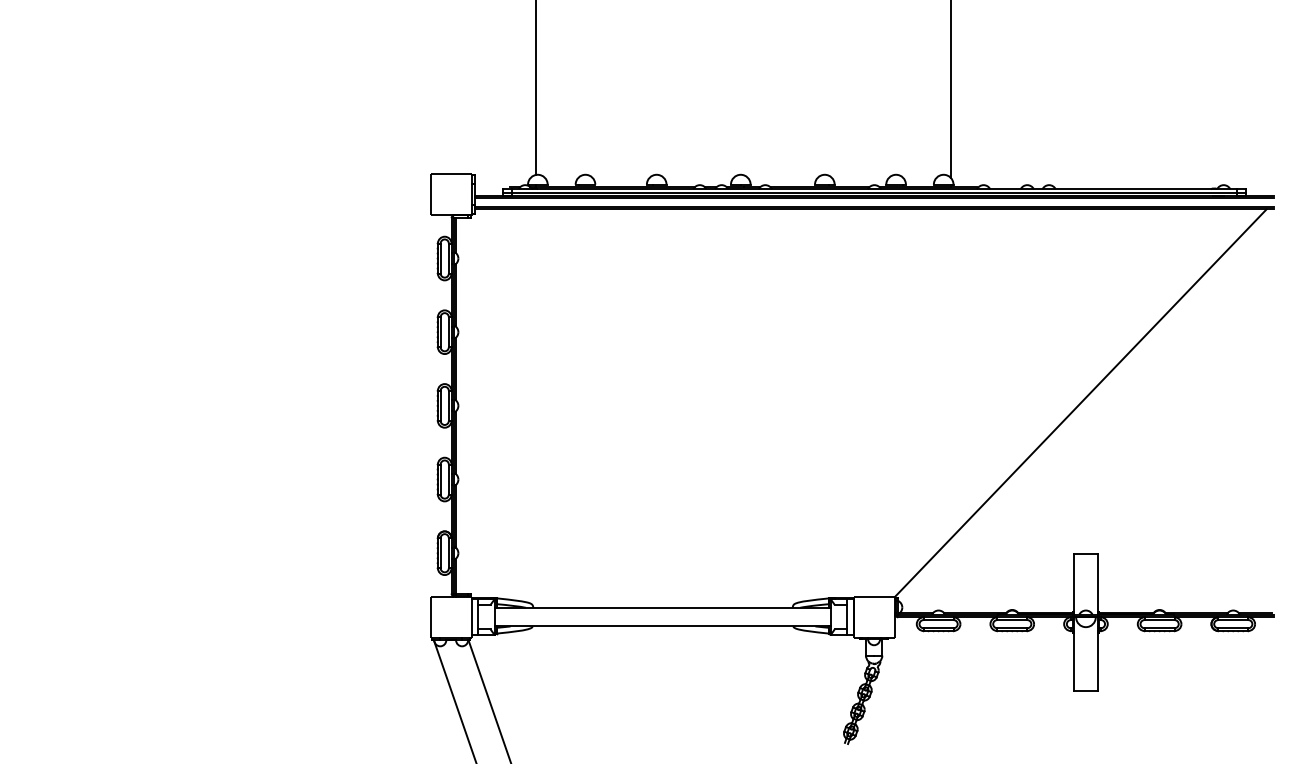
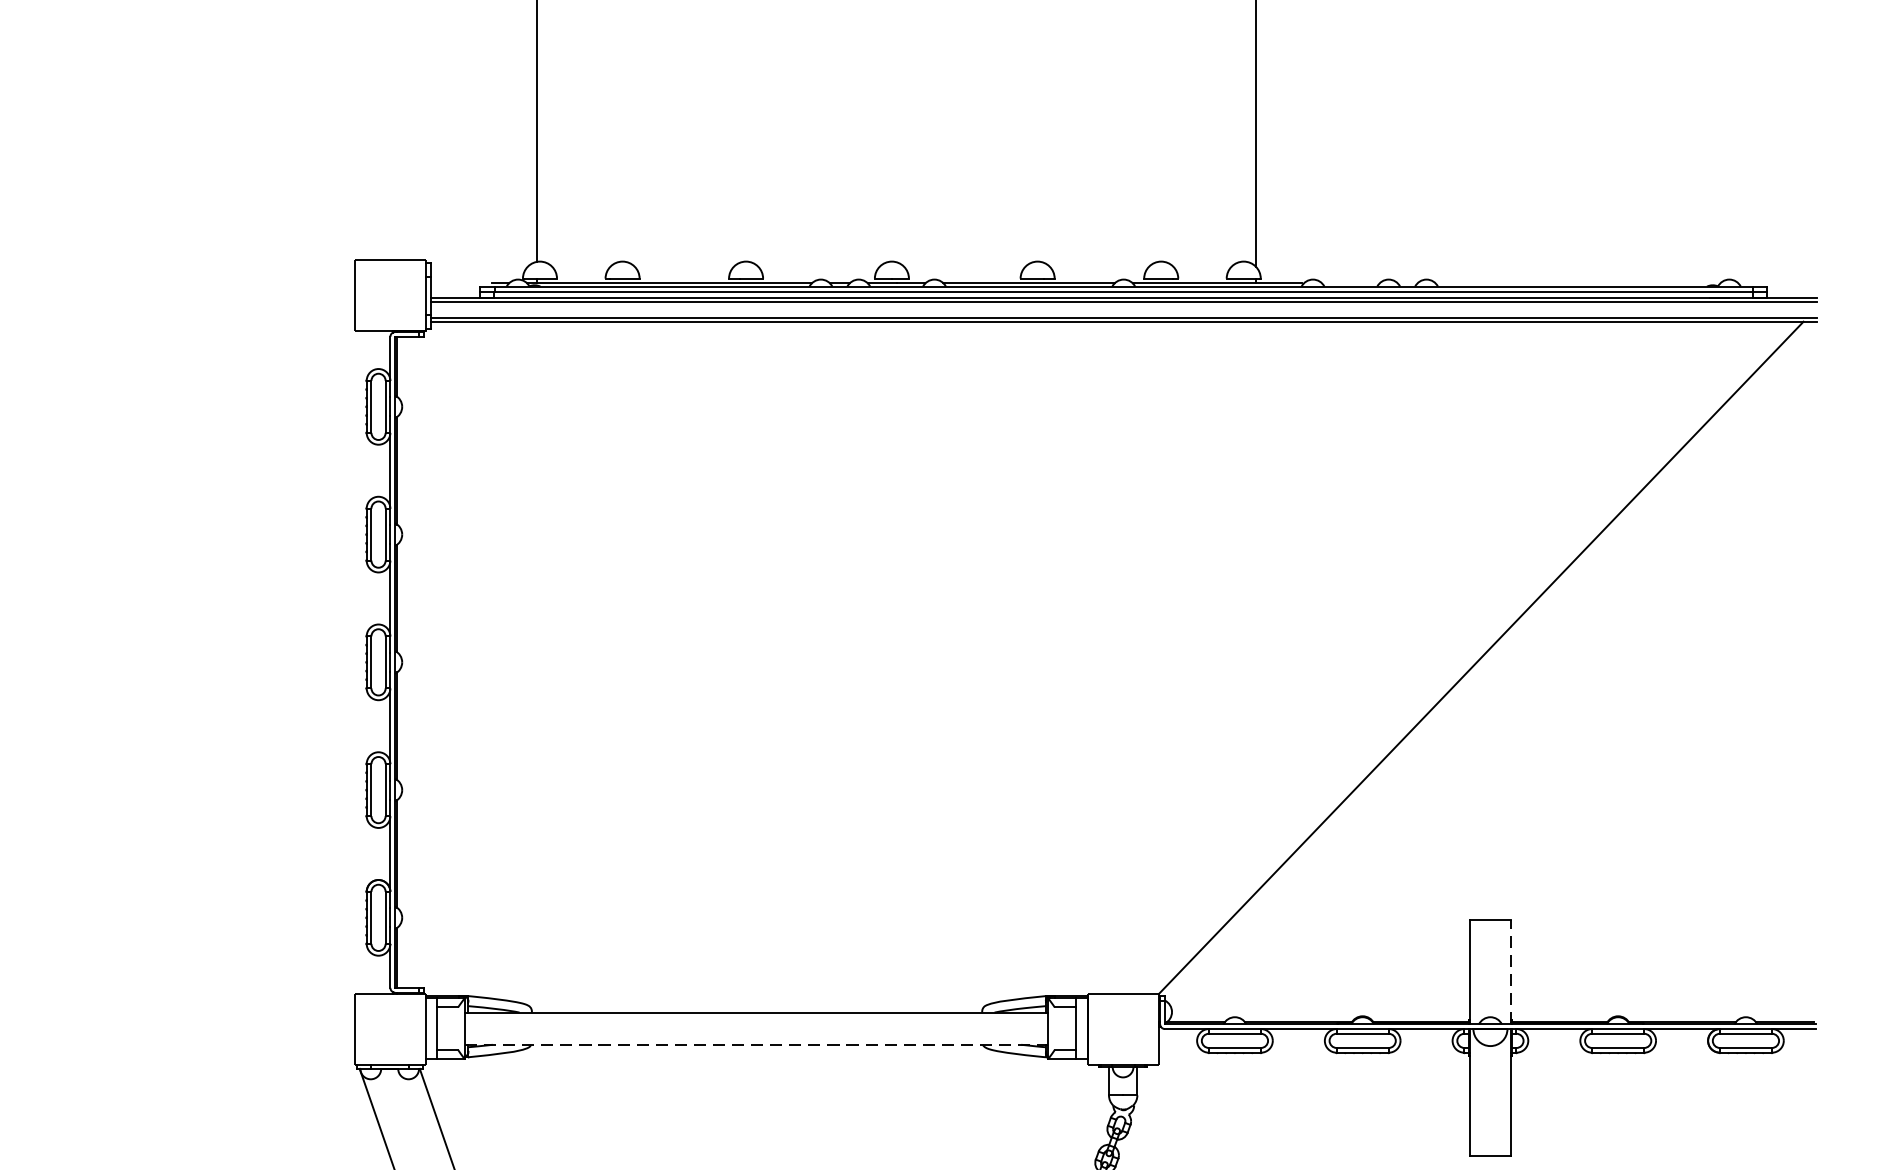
line: (1097, 583) -> (1510, 970), solid -> dashed
line: (663, 626) -> (757, 1044), solid -> dashed

